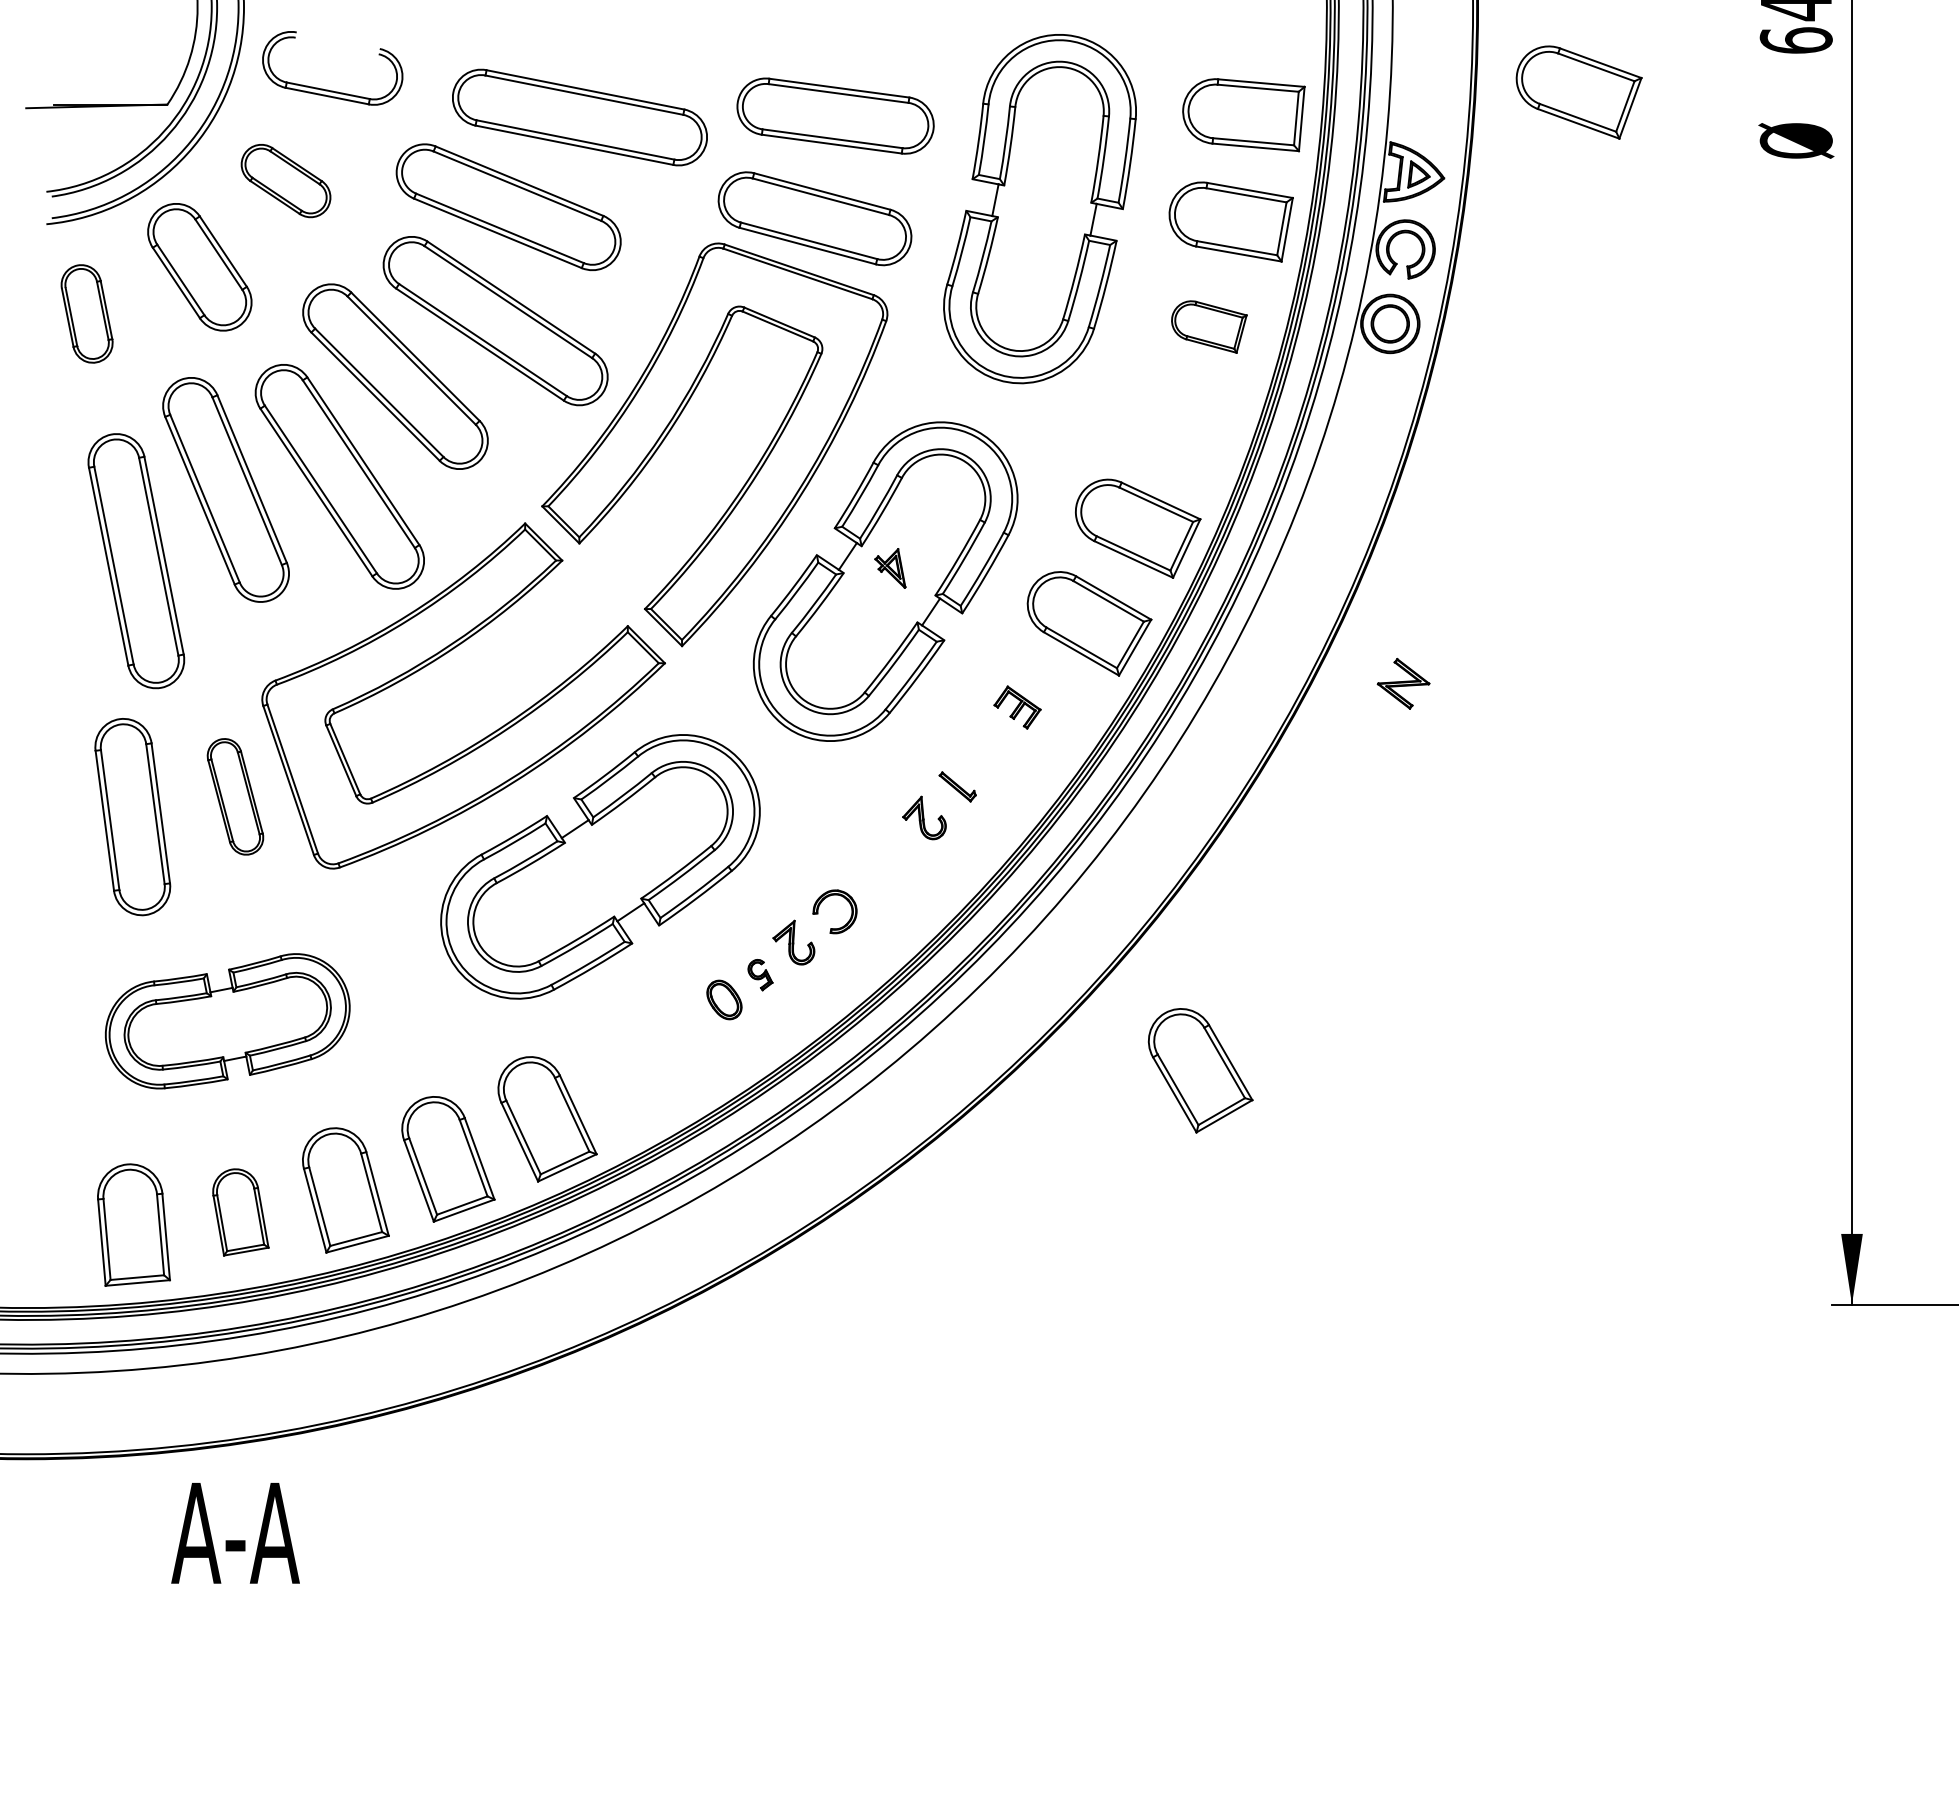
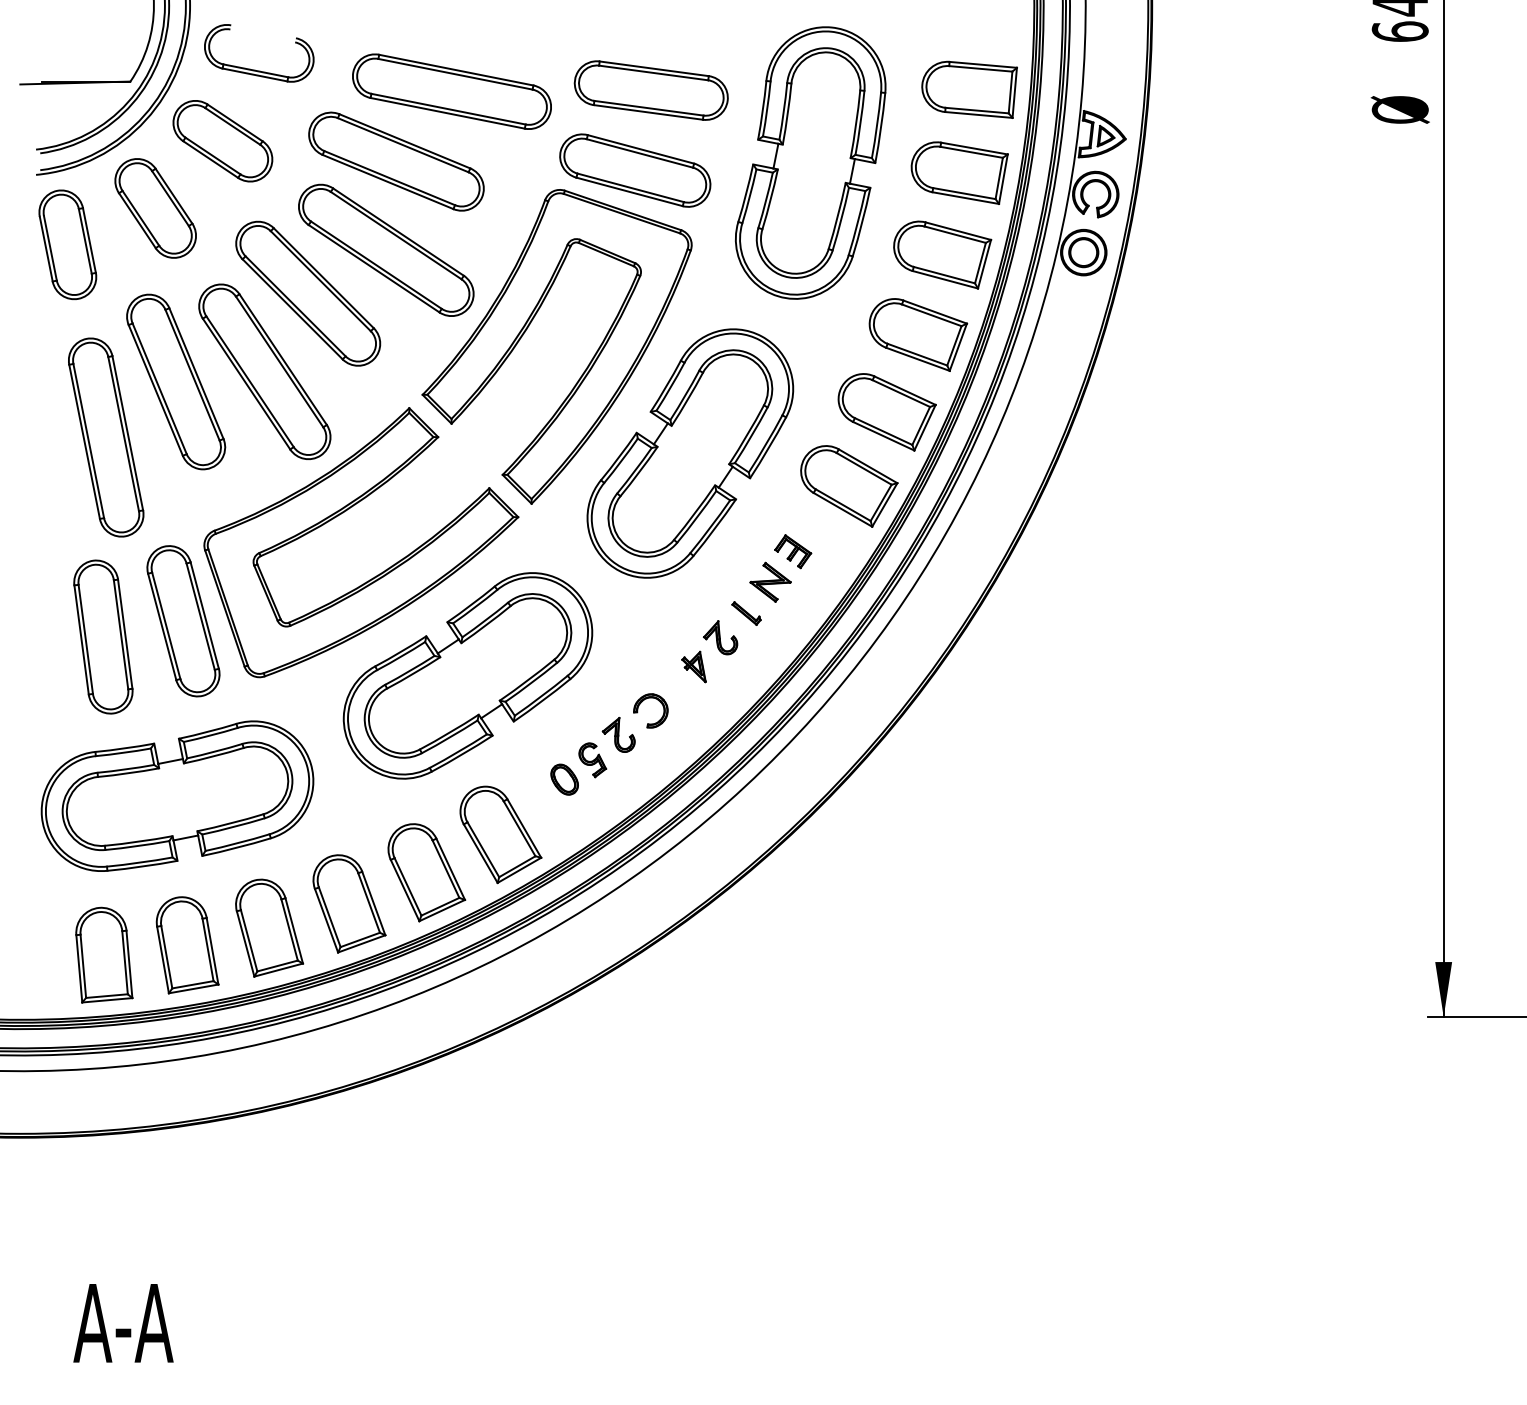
part: (1578, 92) -> (917, 334), moved
part: (285, 180) -> (222, 140), size x1.43
part: (86, 313) -> (67, 244), size x1.43
part: (1209, 326) -> (942, 254), size x1.67
part: (890, 568) -> (694, 667), moved
part: (1403, 683) -> (770, 582), moved
part: (235, 796) -> (183, 621), size x1.67
part: (760, 974) -> (592, 759), size x1.43
part: (227, 1021) -> (177, 796), size x1.43
part: (1200, 1070) -> (500, 834), moved
part: (240, 1212) -> (187, 945), size x1.43
text: (235, 1533) -> (123, 1323), moved

